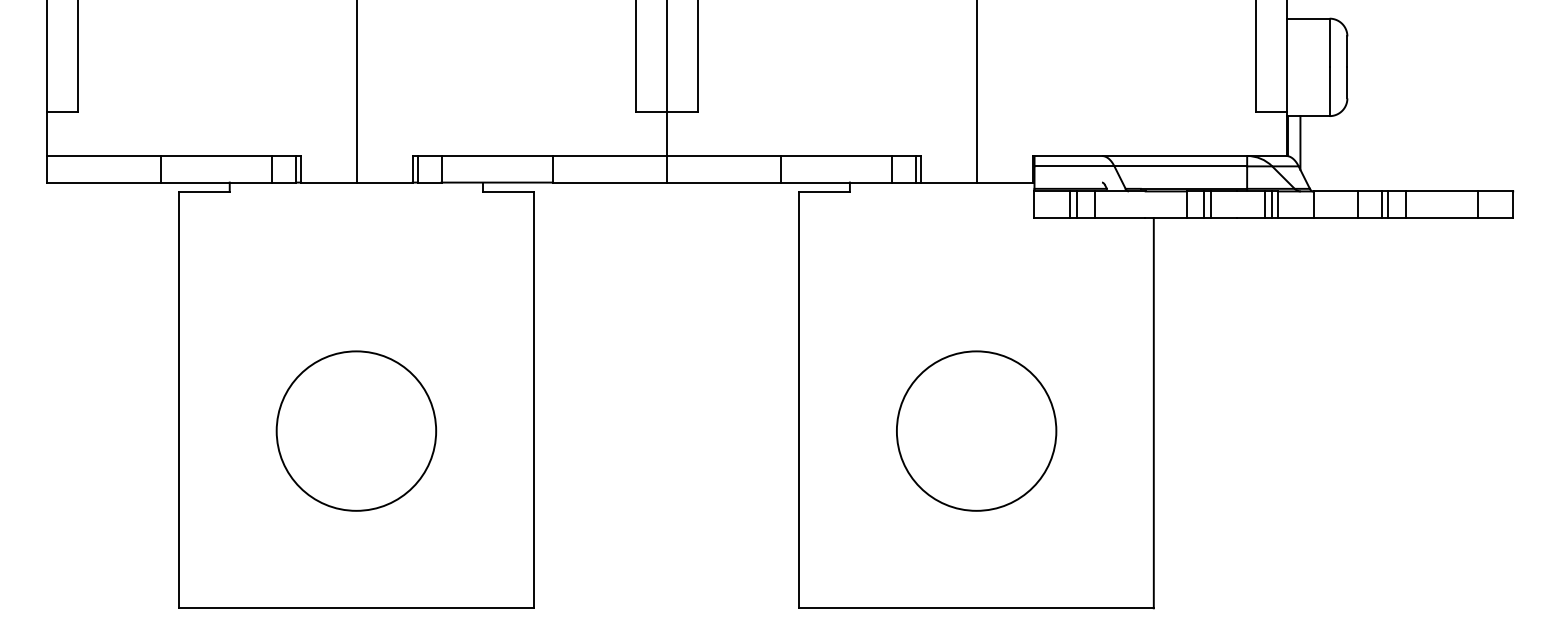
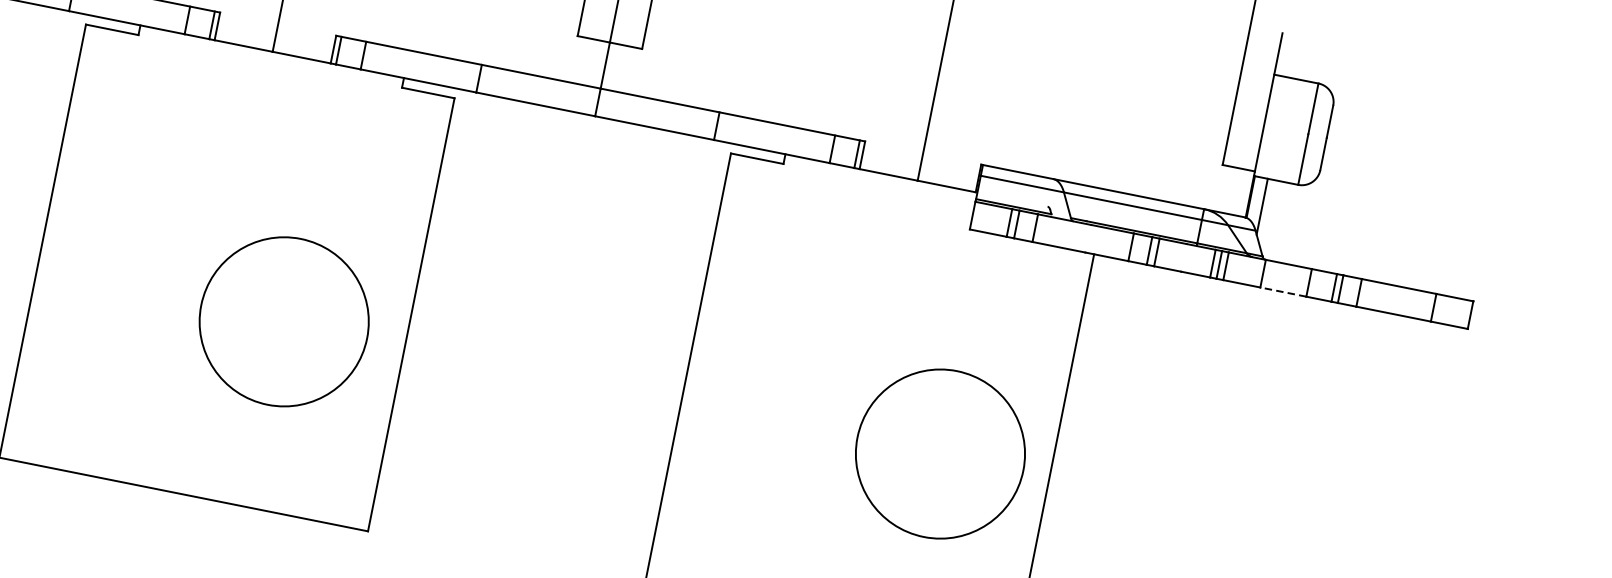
line: (1335, 218) -> (1283, 292), solid -> dashed
circle: (356, 430) -> (284, 321), moved
circle: (976, 430) -> (940, 453), moved

